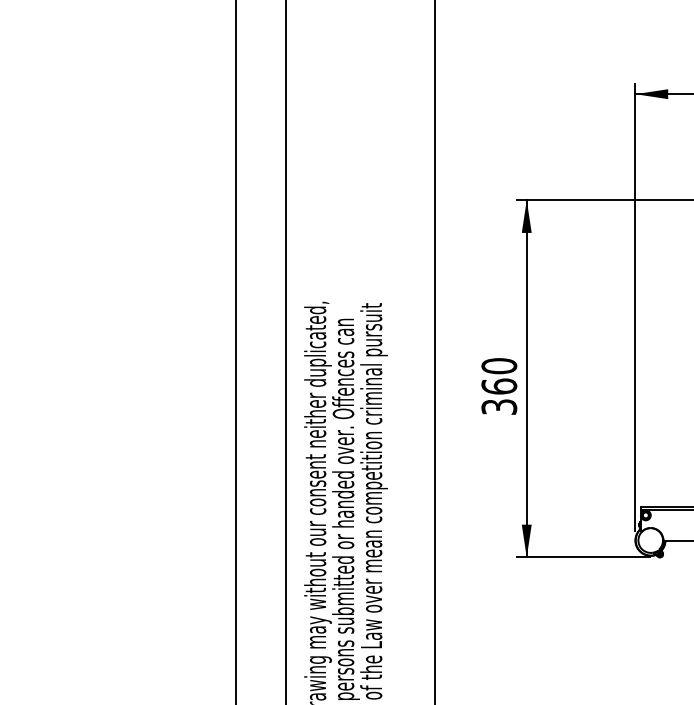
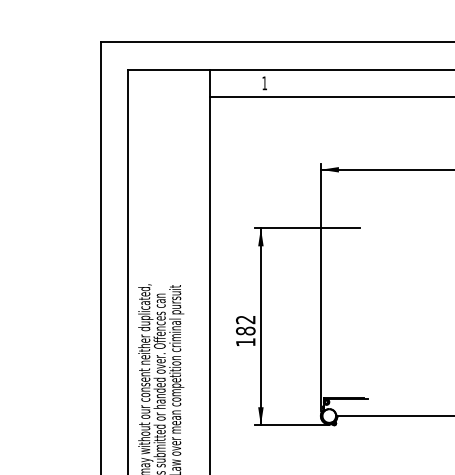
text: (498, 385) -> (245, 330), 360 -> 182

